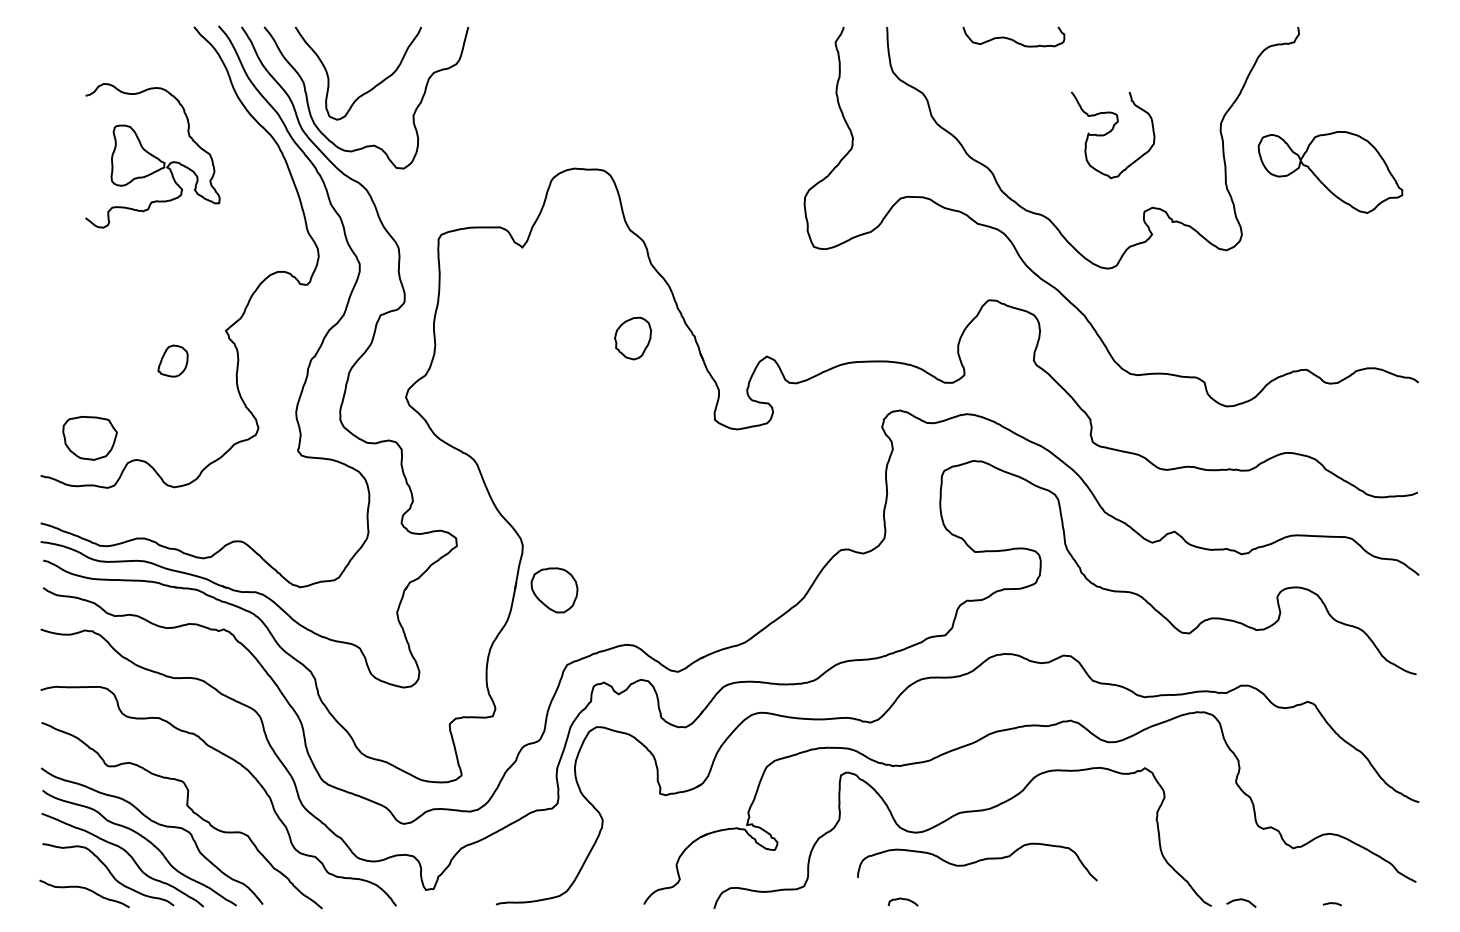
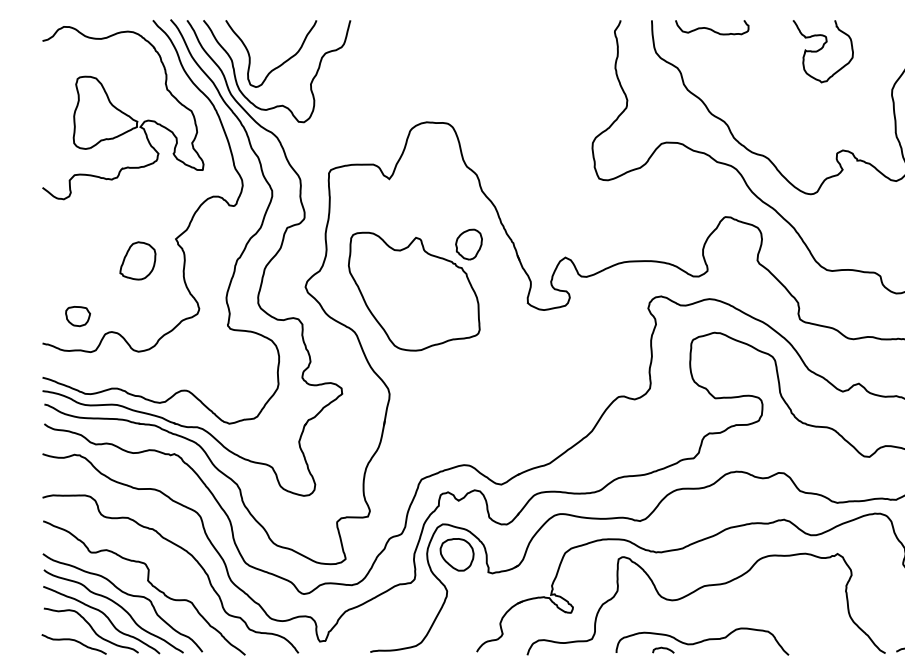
curve: (1011, 38) -> (710, 28), moved
curve: (1110, 132) -> (821, 49), moved
part: (152, 155) -> (123, 112), size x1.67
part: (172, 360) -> (137, 260), size x1.67
part: (556, 403) -> (413, 291), added
part: (89, 438) -> (77, 316), size x0.62
part: (554, 590) -> (457, 554), moved
curve: (977, 861) -> (702, 641), moved

